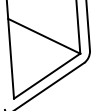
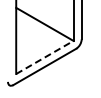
line: (47, 76) -> (45, 57), solid -> dashed

